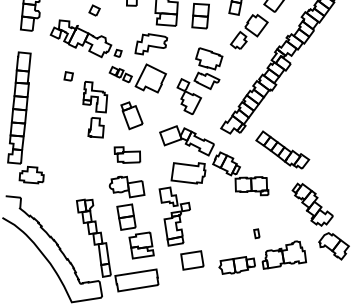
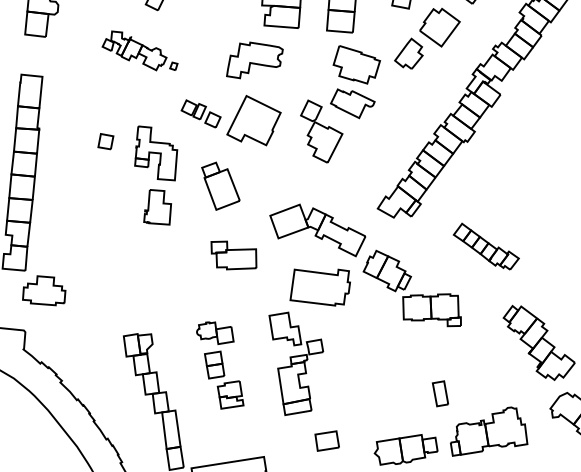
part: (85, 38) -> (138, 50), size x0.6
part: (68, 76) -> (105, 141), moved
part: (199, 80) -> (339, 103), moved
part: (282, 149) -> (485, 245), size x0.7
part: (127, 154) -> (234, 254), moved
part: (131, 217) -> (219, 365), size x0.6
part: (256, 233) -> (440, 393), size x1.6
part: (192, 260) -> (327, 441), size x0.6

